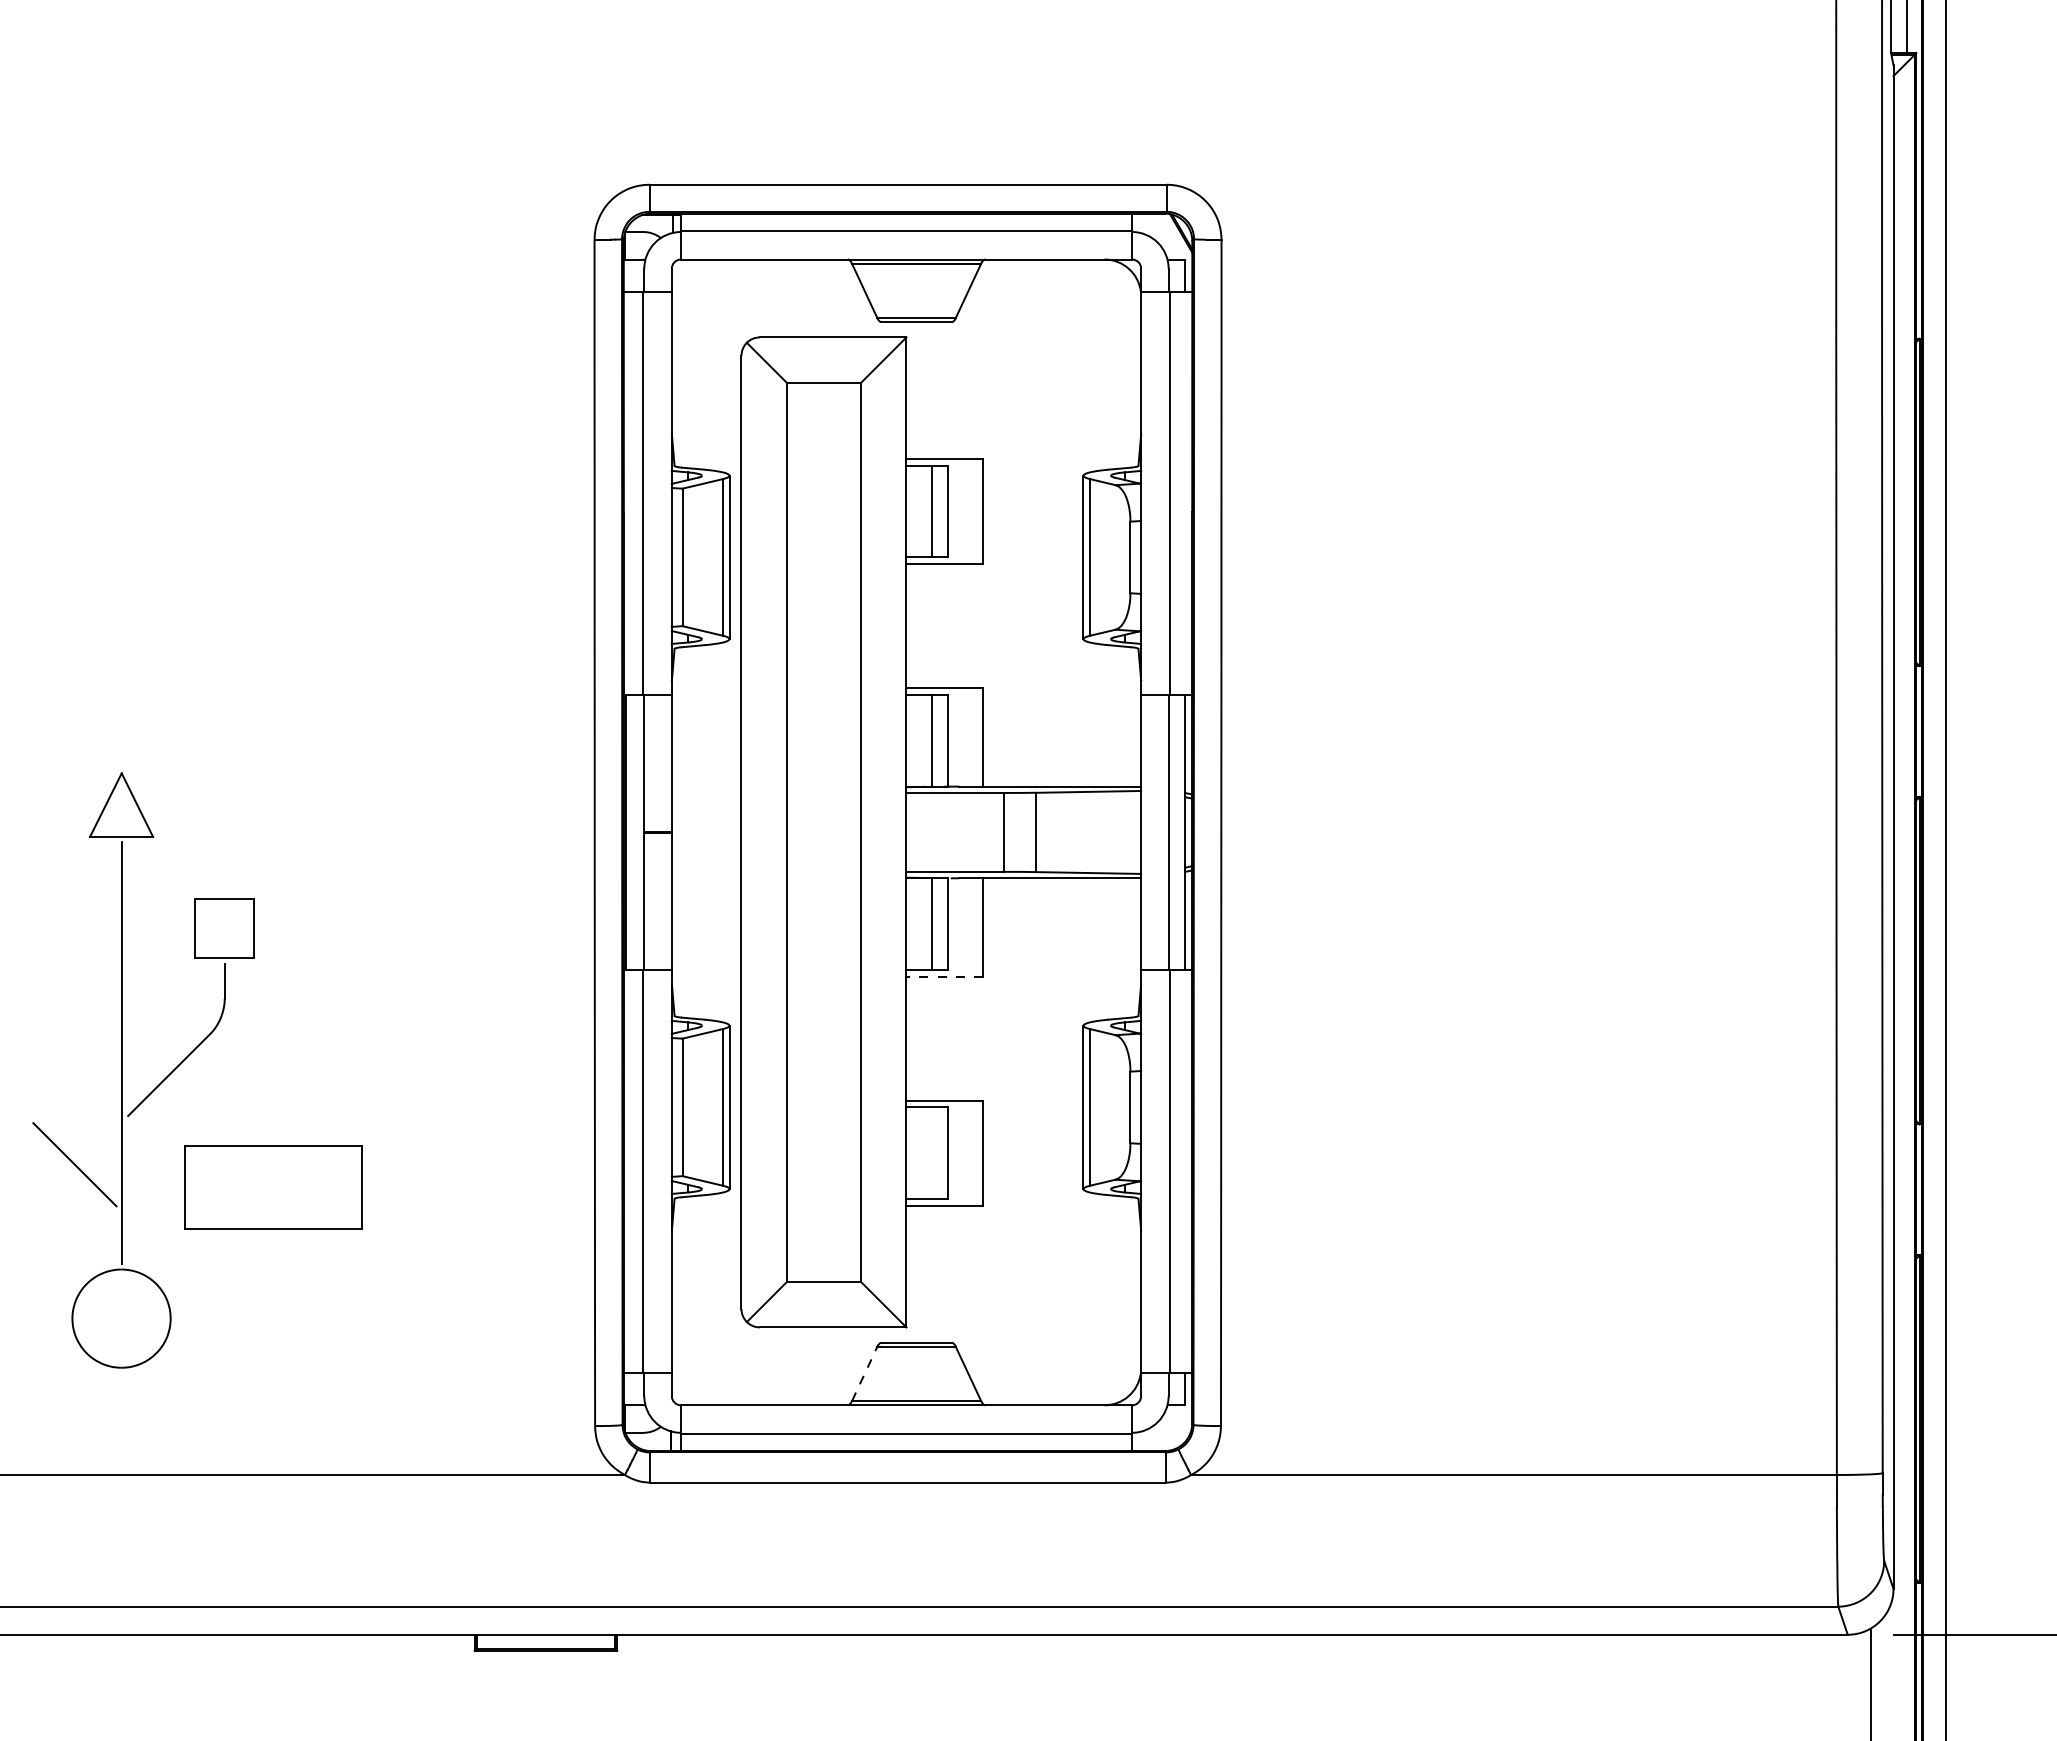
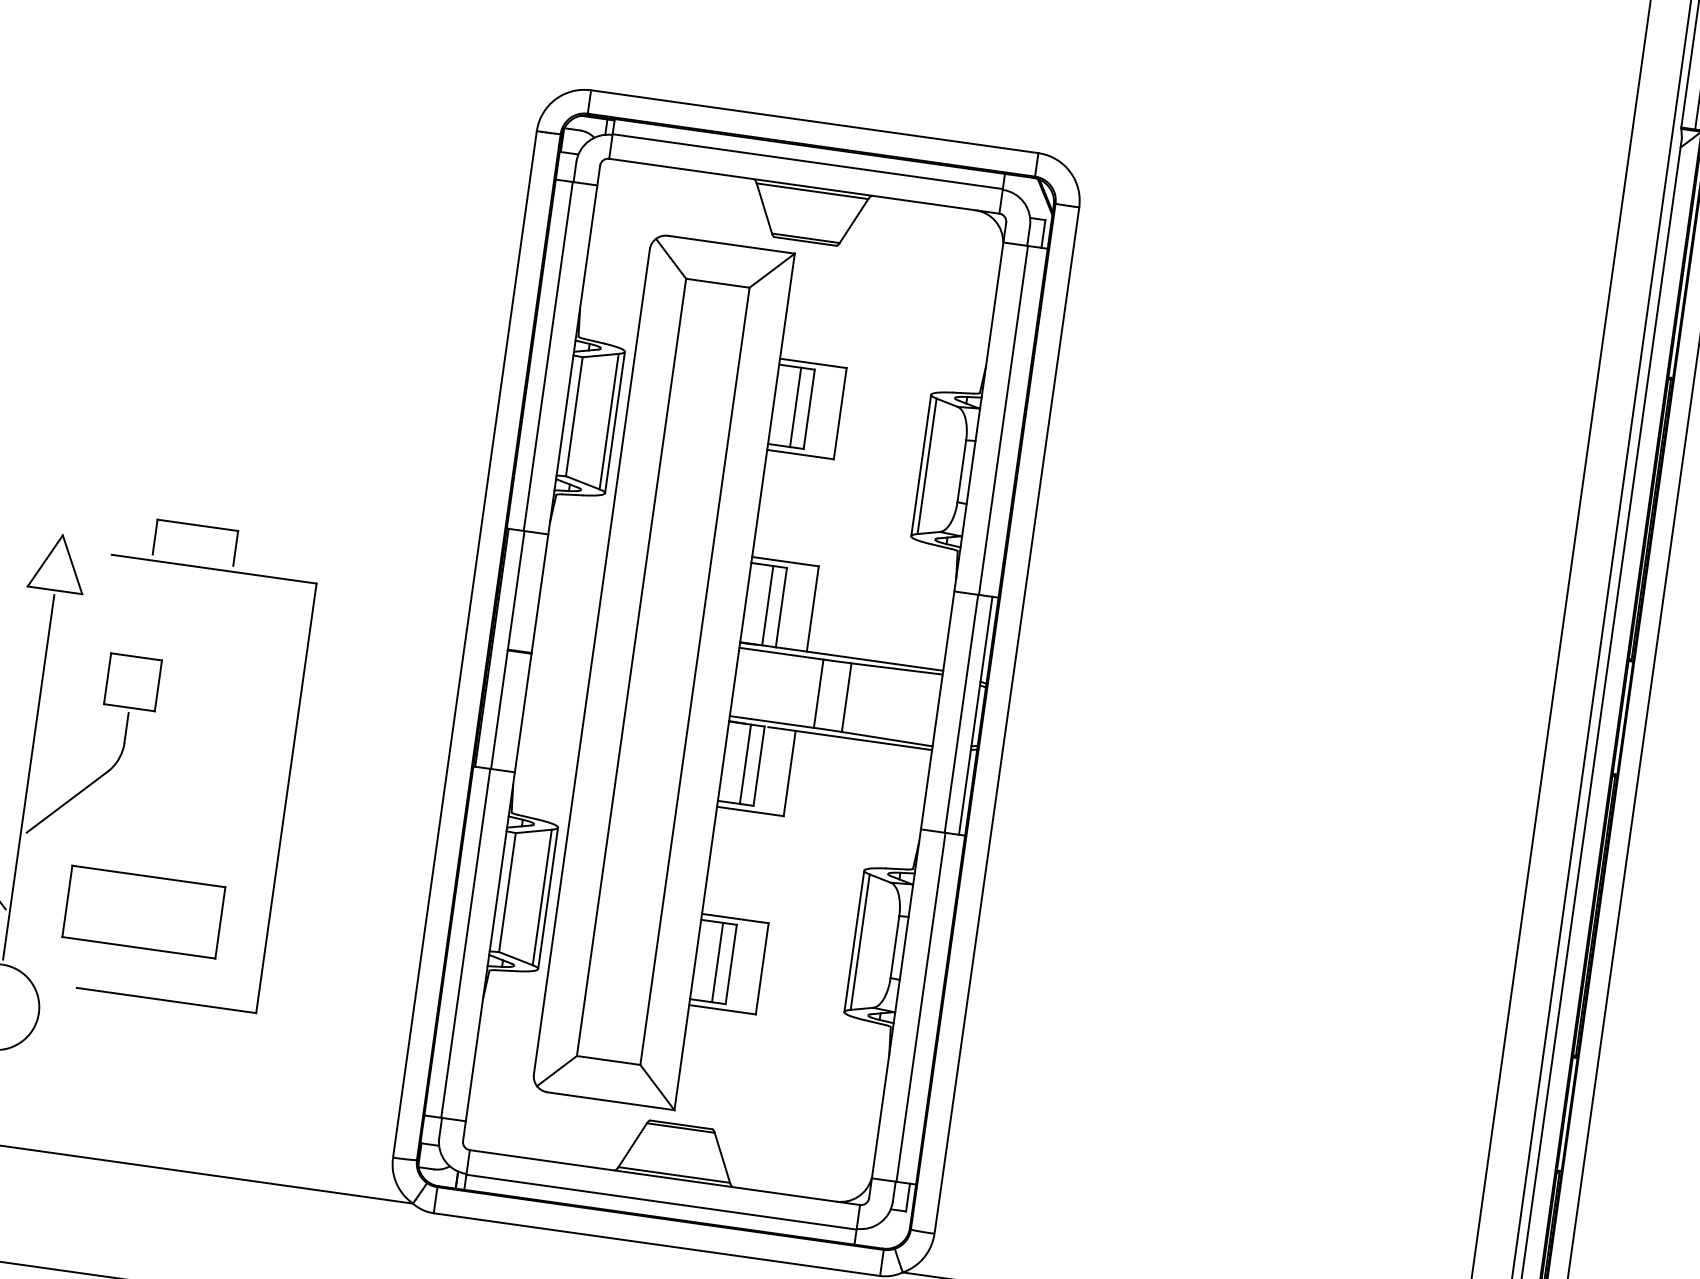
line: (944, 976) -> (750, 811), dashed -> solid
part: (416, 1011) -> (288, 777), added
line: (931, 1153) -> (717, 962), added
line: (864, 1373) -> (632, 1144), dashed -> solid

